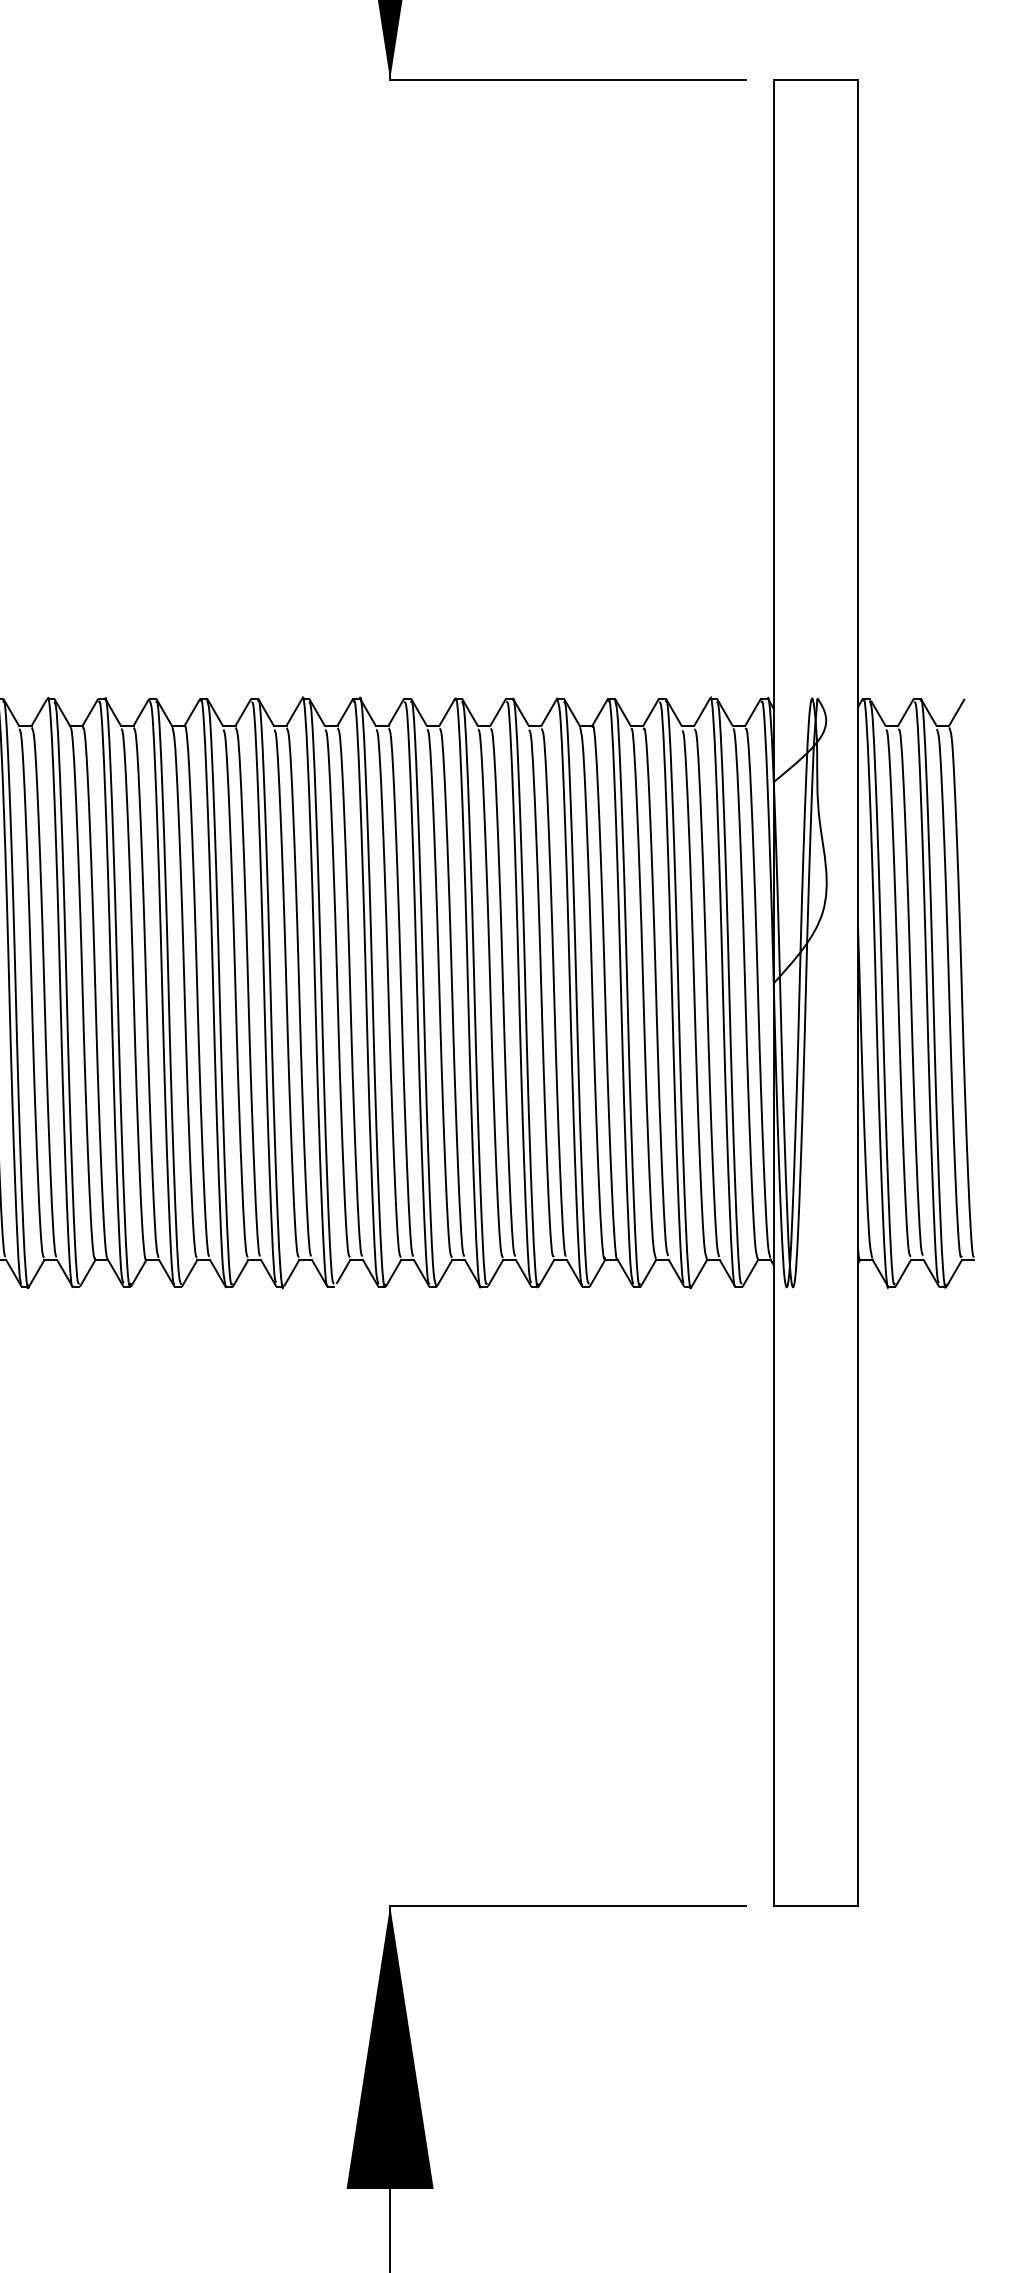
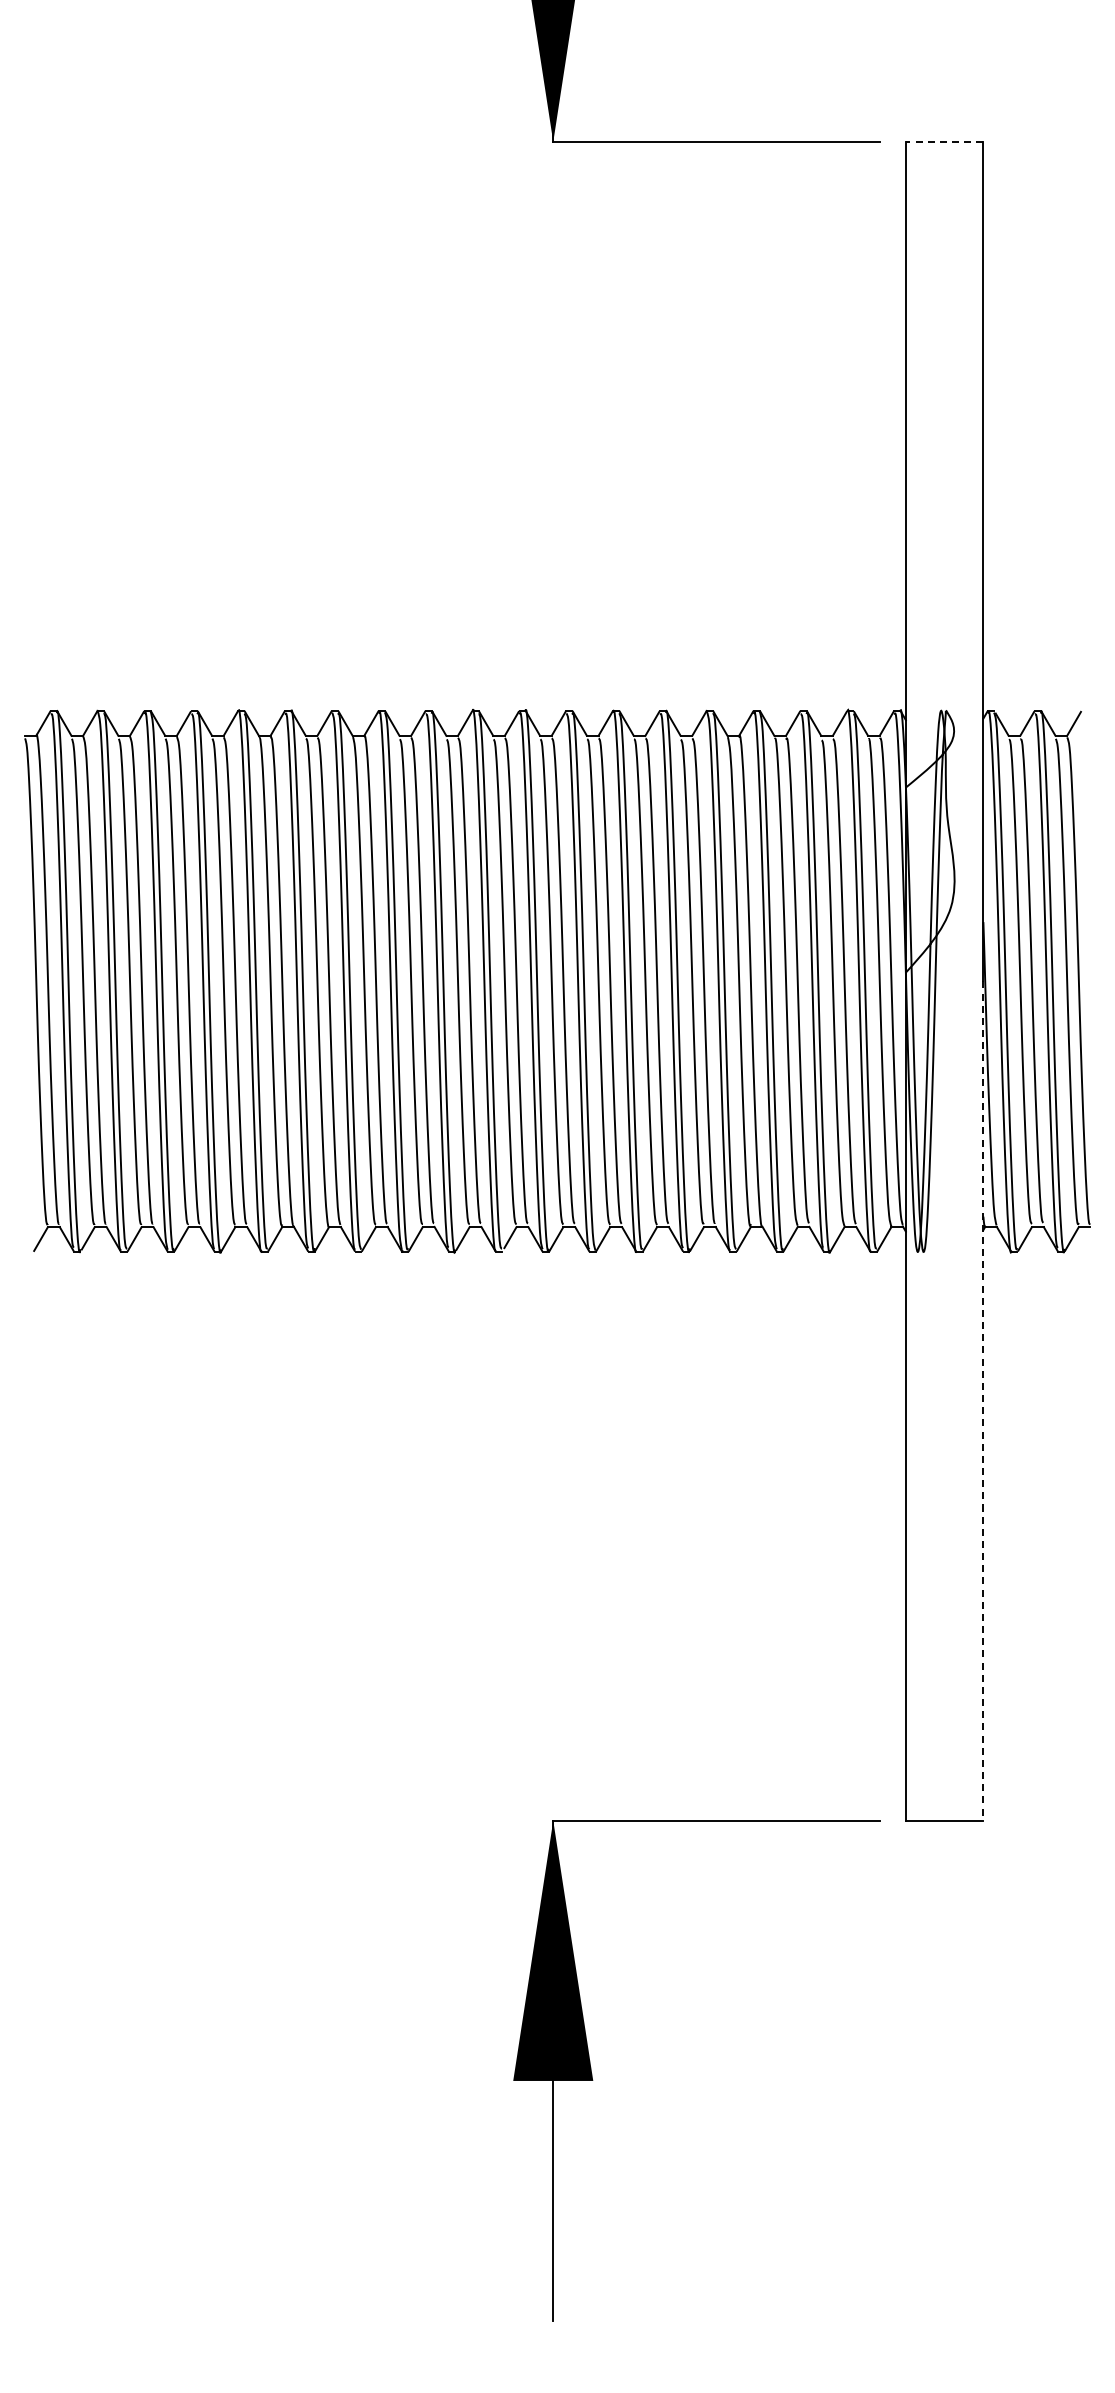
line: (815, 80) -> (944, 142), solid -> dashed
line: (858, 1449) -> (983, 1401), solid -> dashed

